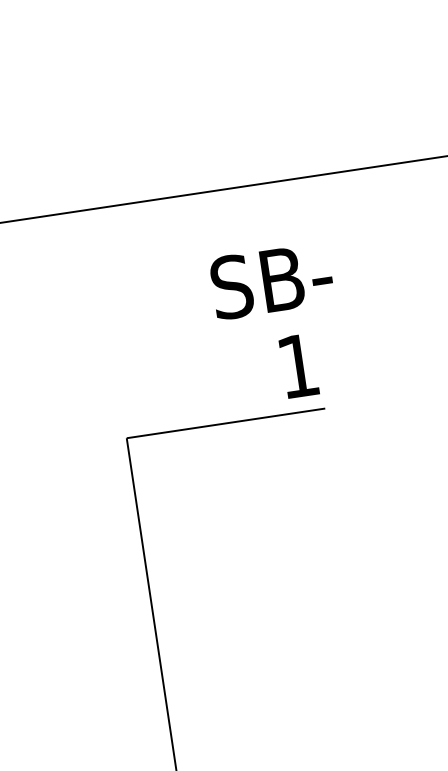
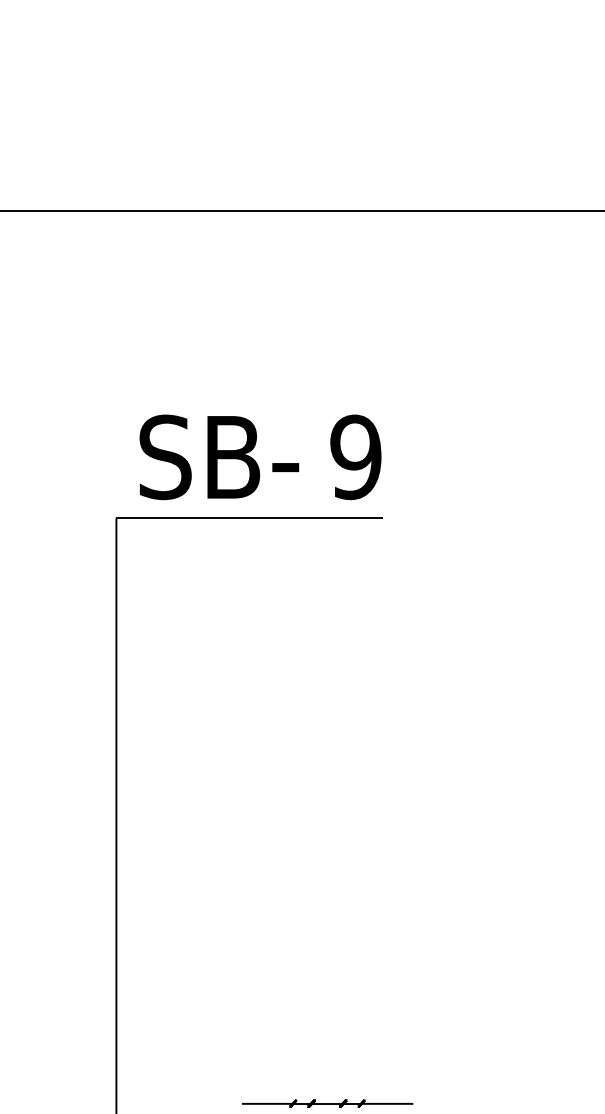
text: (272, 281) -> (219, 457), moved
text: (297, 366) -> (355, 457), 1 -> 9

